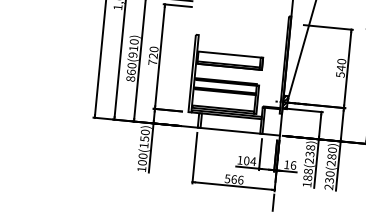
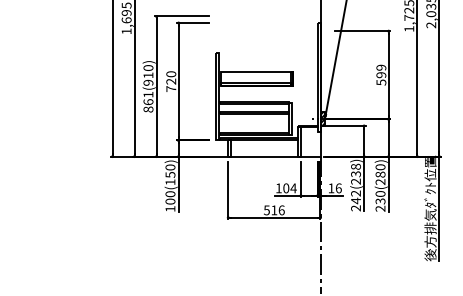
text: (132, 65) -> (148, 94), 860(910) -> 861(910)
text: (341, 65) -> (381, 71), 540 -> 599
text: (307, 177) -> (355, 200), 188(238) -> 242(238)
text: (234, 179) -> (274, 210), 566 -> 516

